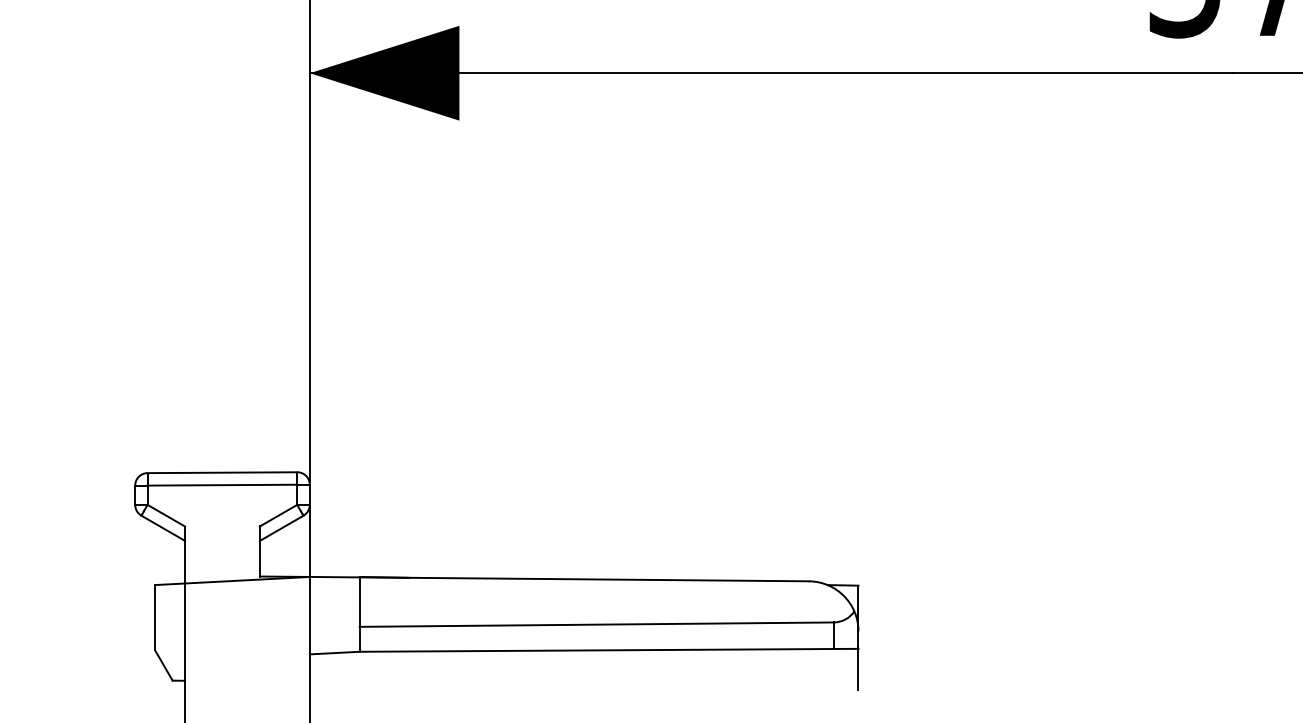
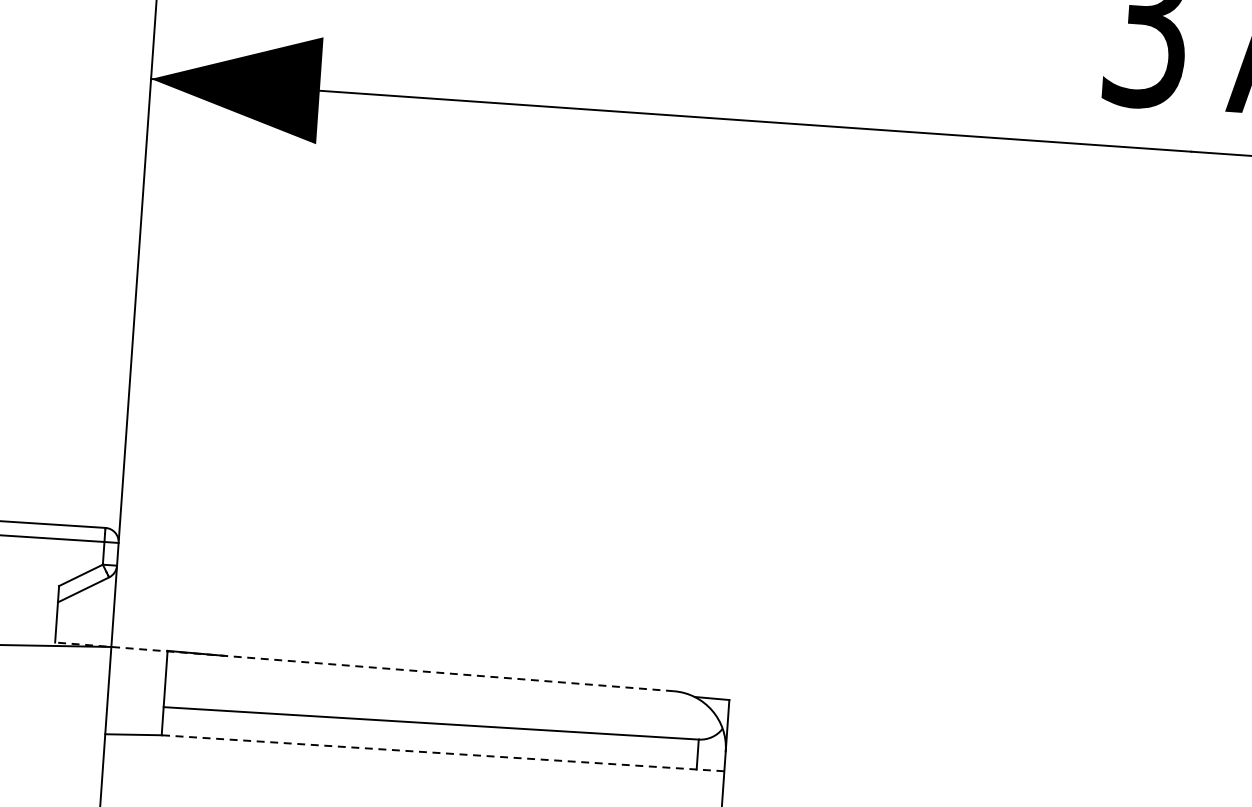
line: (534, 578) -> (364, 666), solid -> dashed
line: (608, 650) -> (442, 753), solid -> dashed

